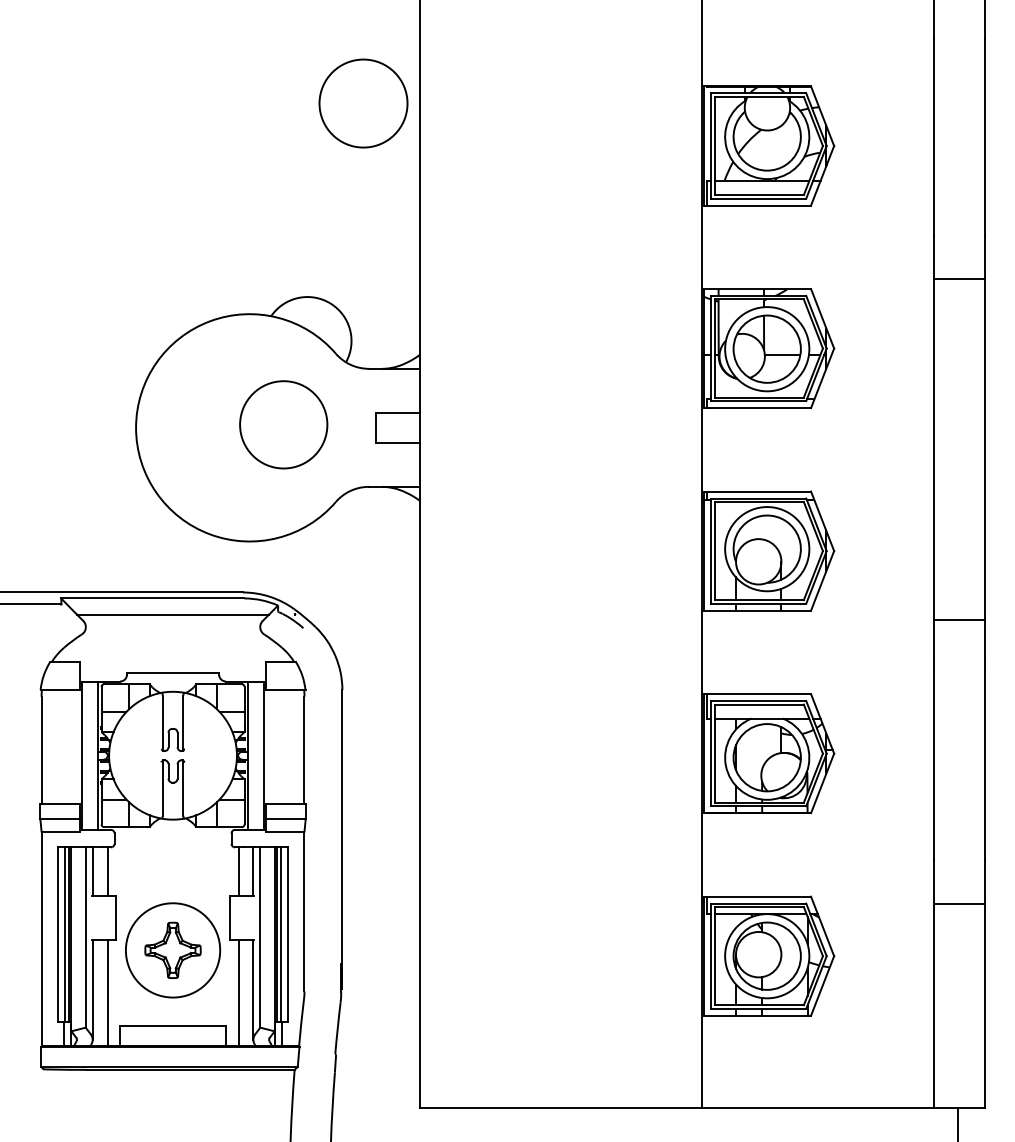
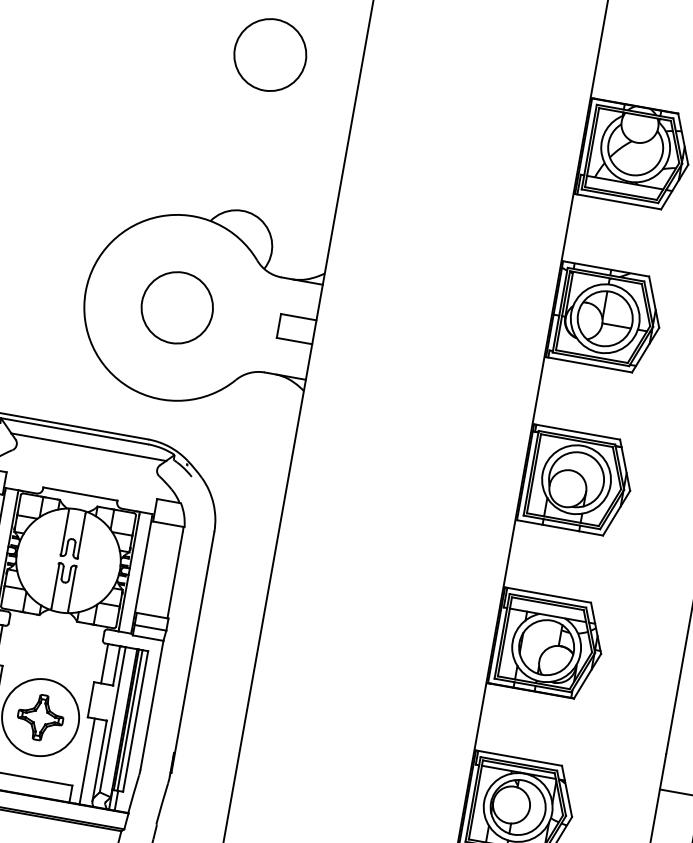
circle: (363, 103) -> (270, 55), moved
circle: (283, 424) -> (177, 307), moved

